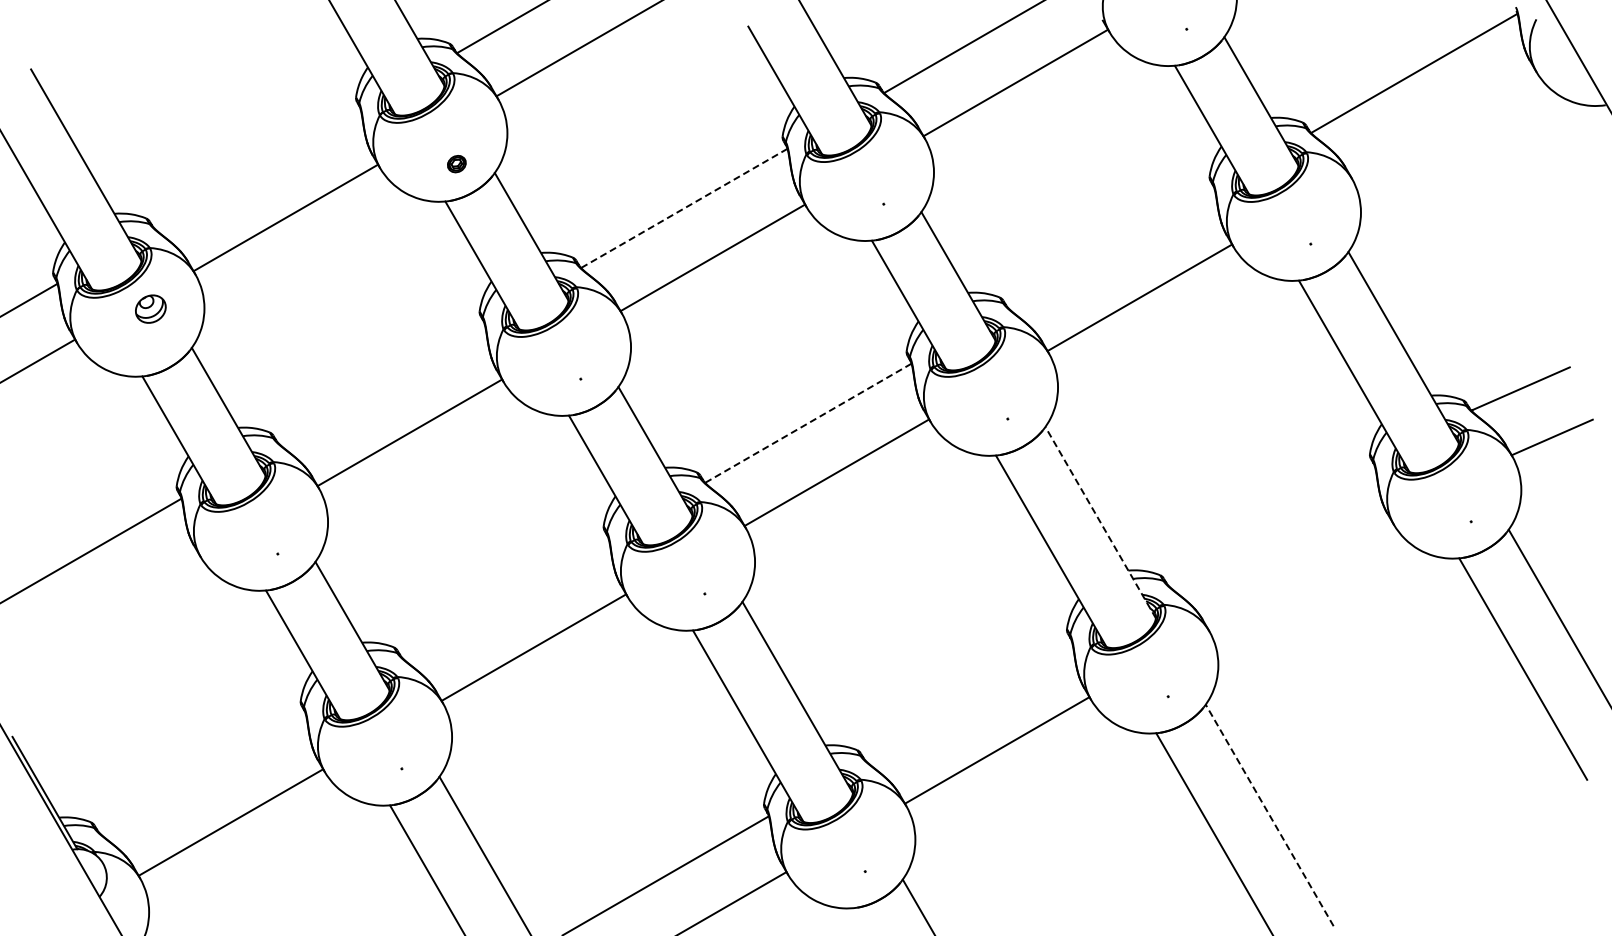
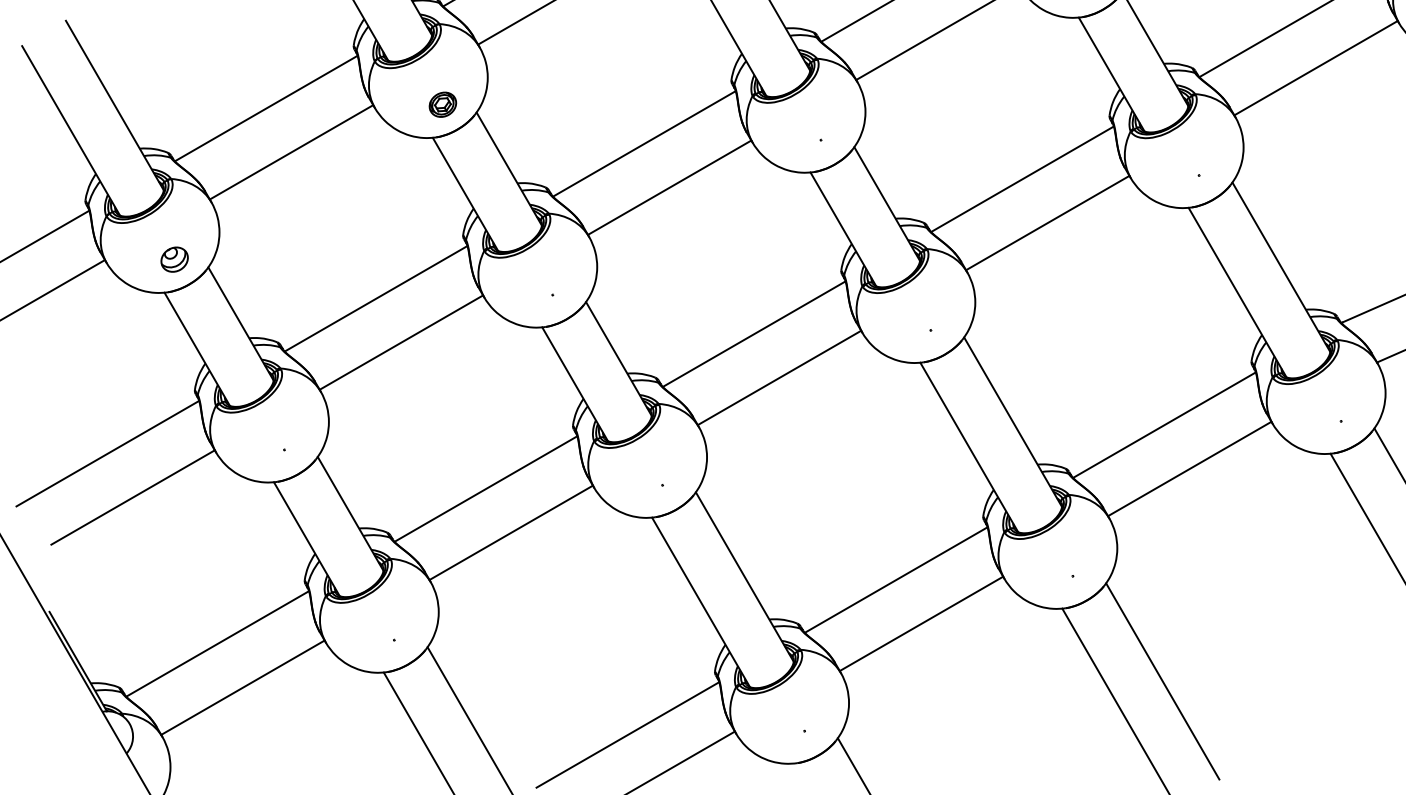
line: (1442, 122) -> (1315, 67), added
part: (456, 163) -> (442, 104), size x1.67
line: (257, 168) -> (266, 108), added
line: (683, 208) -> (643, 143), dashed -> solid
line: (1111, 247) -> (1022, 178), added
part: (150, 308) -> (174, 259), moved
line: (381, 382) -> (376, 298), added
line: (807, 423) -> (753, 334), dashed -> solid
line: (1100, 522) -> (1012, 422), dashed -> solid
line: (1271, 525) -> (1164, 424), added
line: (1299, 575) -> (1189, 468), added
line: (505, 597) -> (486, 488), added
line: (106, 607) -> (132, 497), added
line: (968, 700) -> (896, 579), added
line: (202, 772) -> (217, 643), added
line: (1269, 815) -> (1162, 681), dashed -> solid

